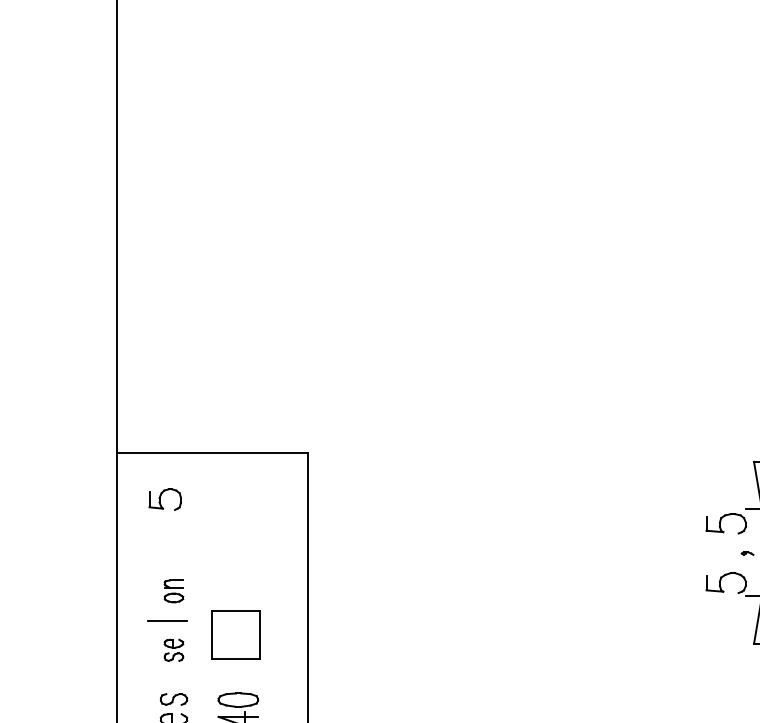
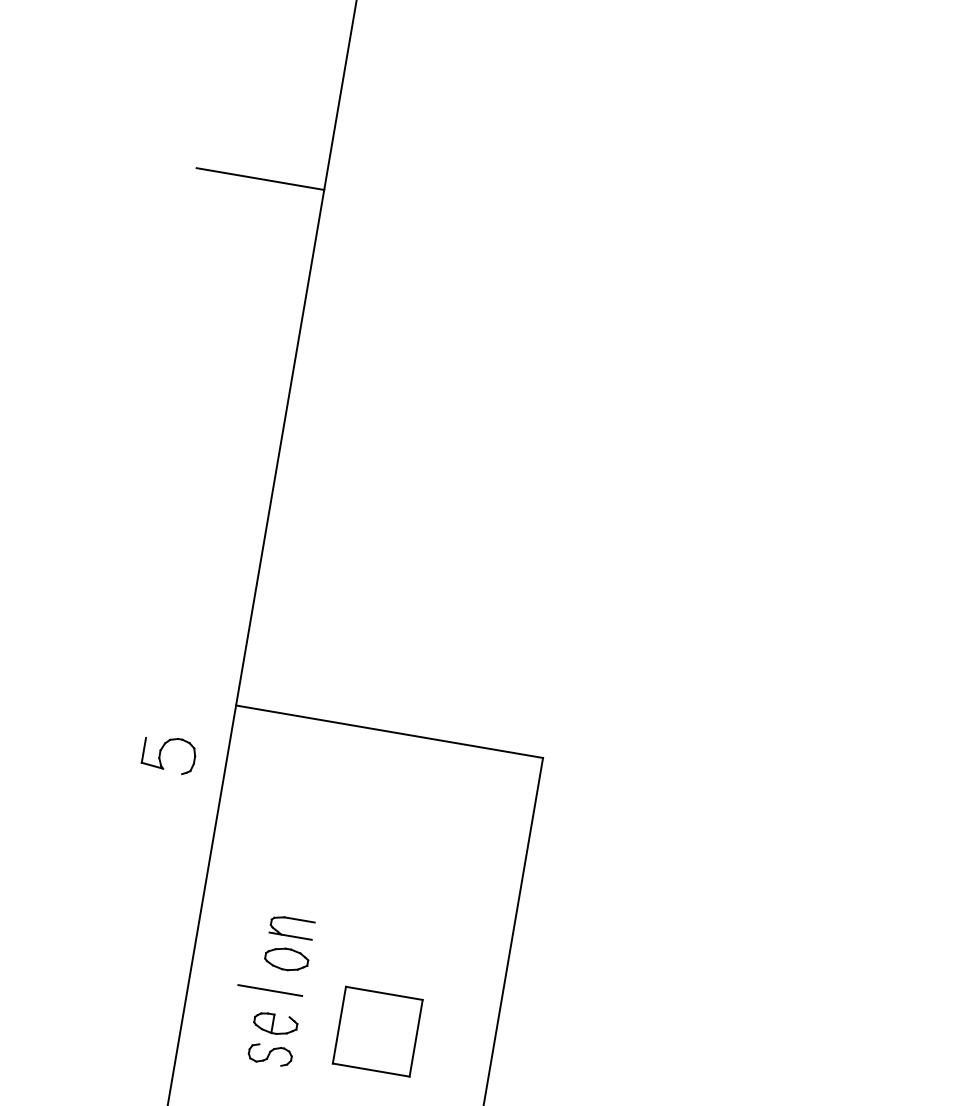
line: (77, 133) -> (259, 178), added
part: (164, 499) -> (168, 754), moved
part: (173, 591) -> (288, 944), size x1.43
part: (173, 650) -> (272, 1039), size x1.43

